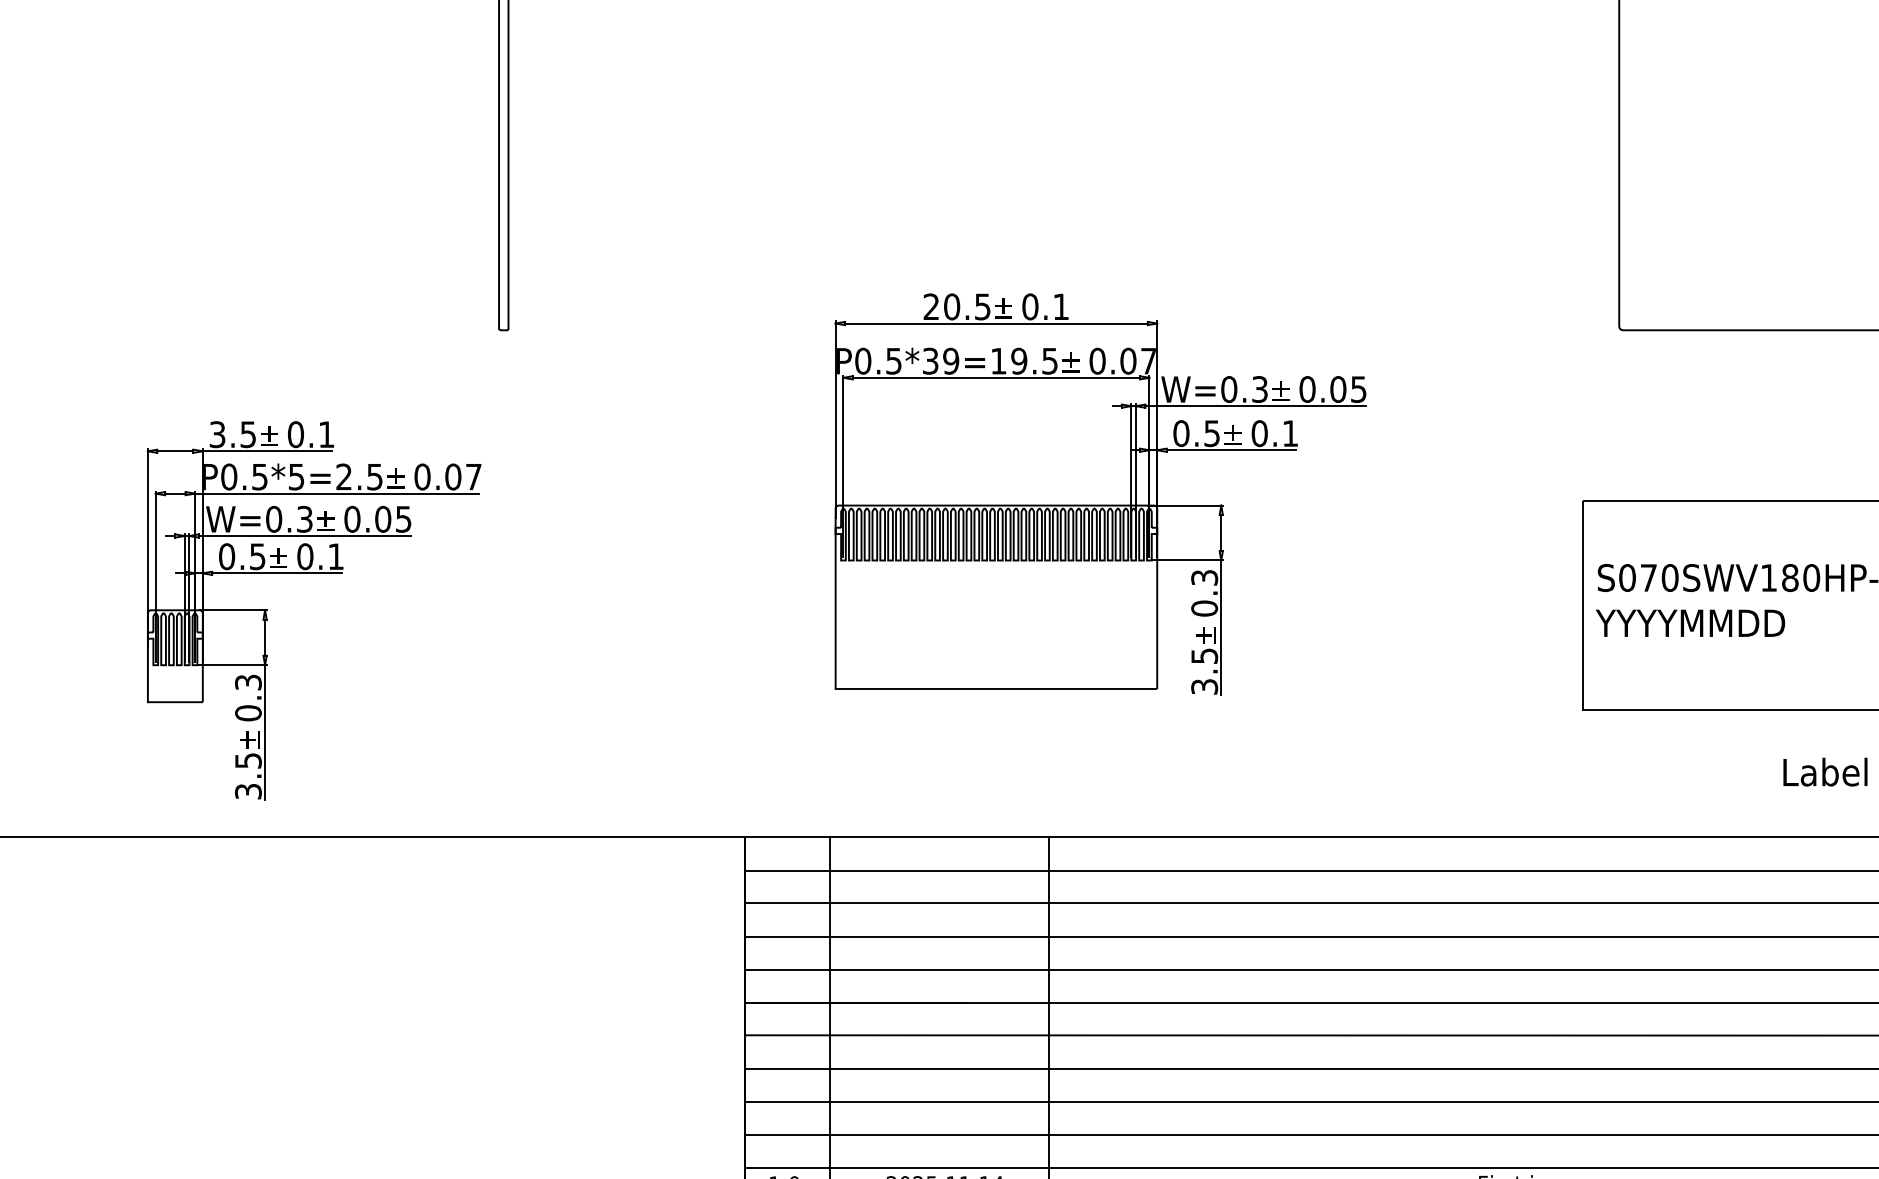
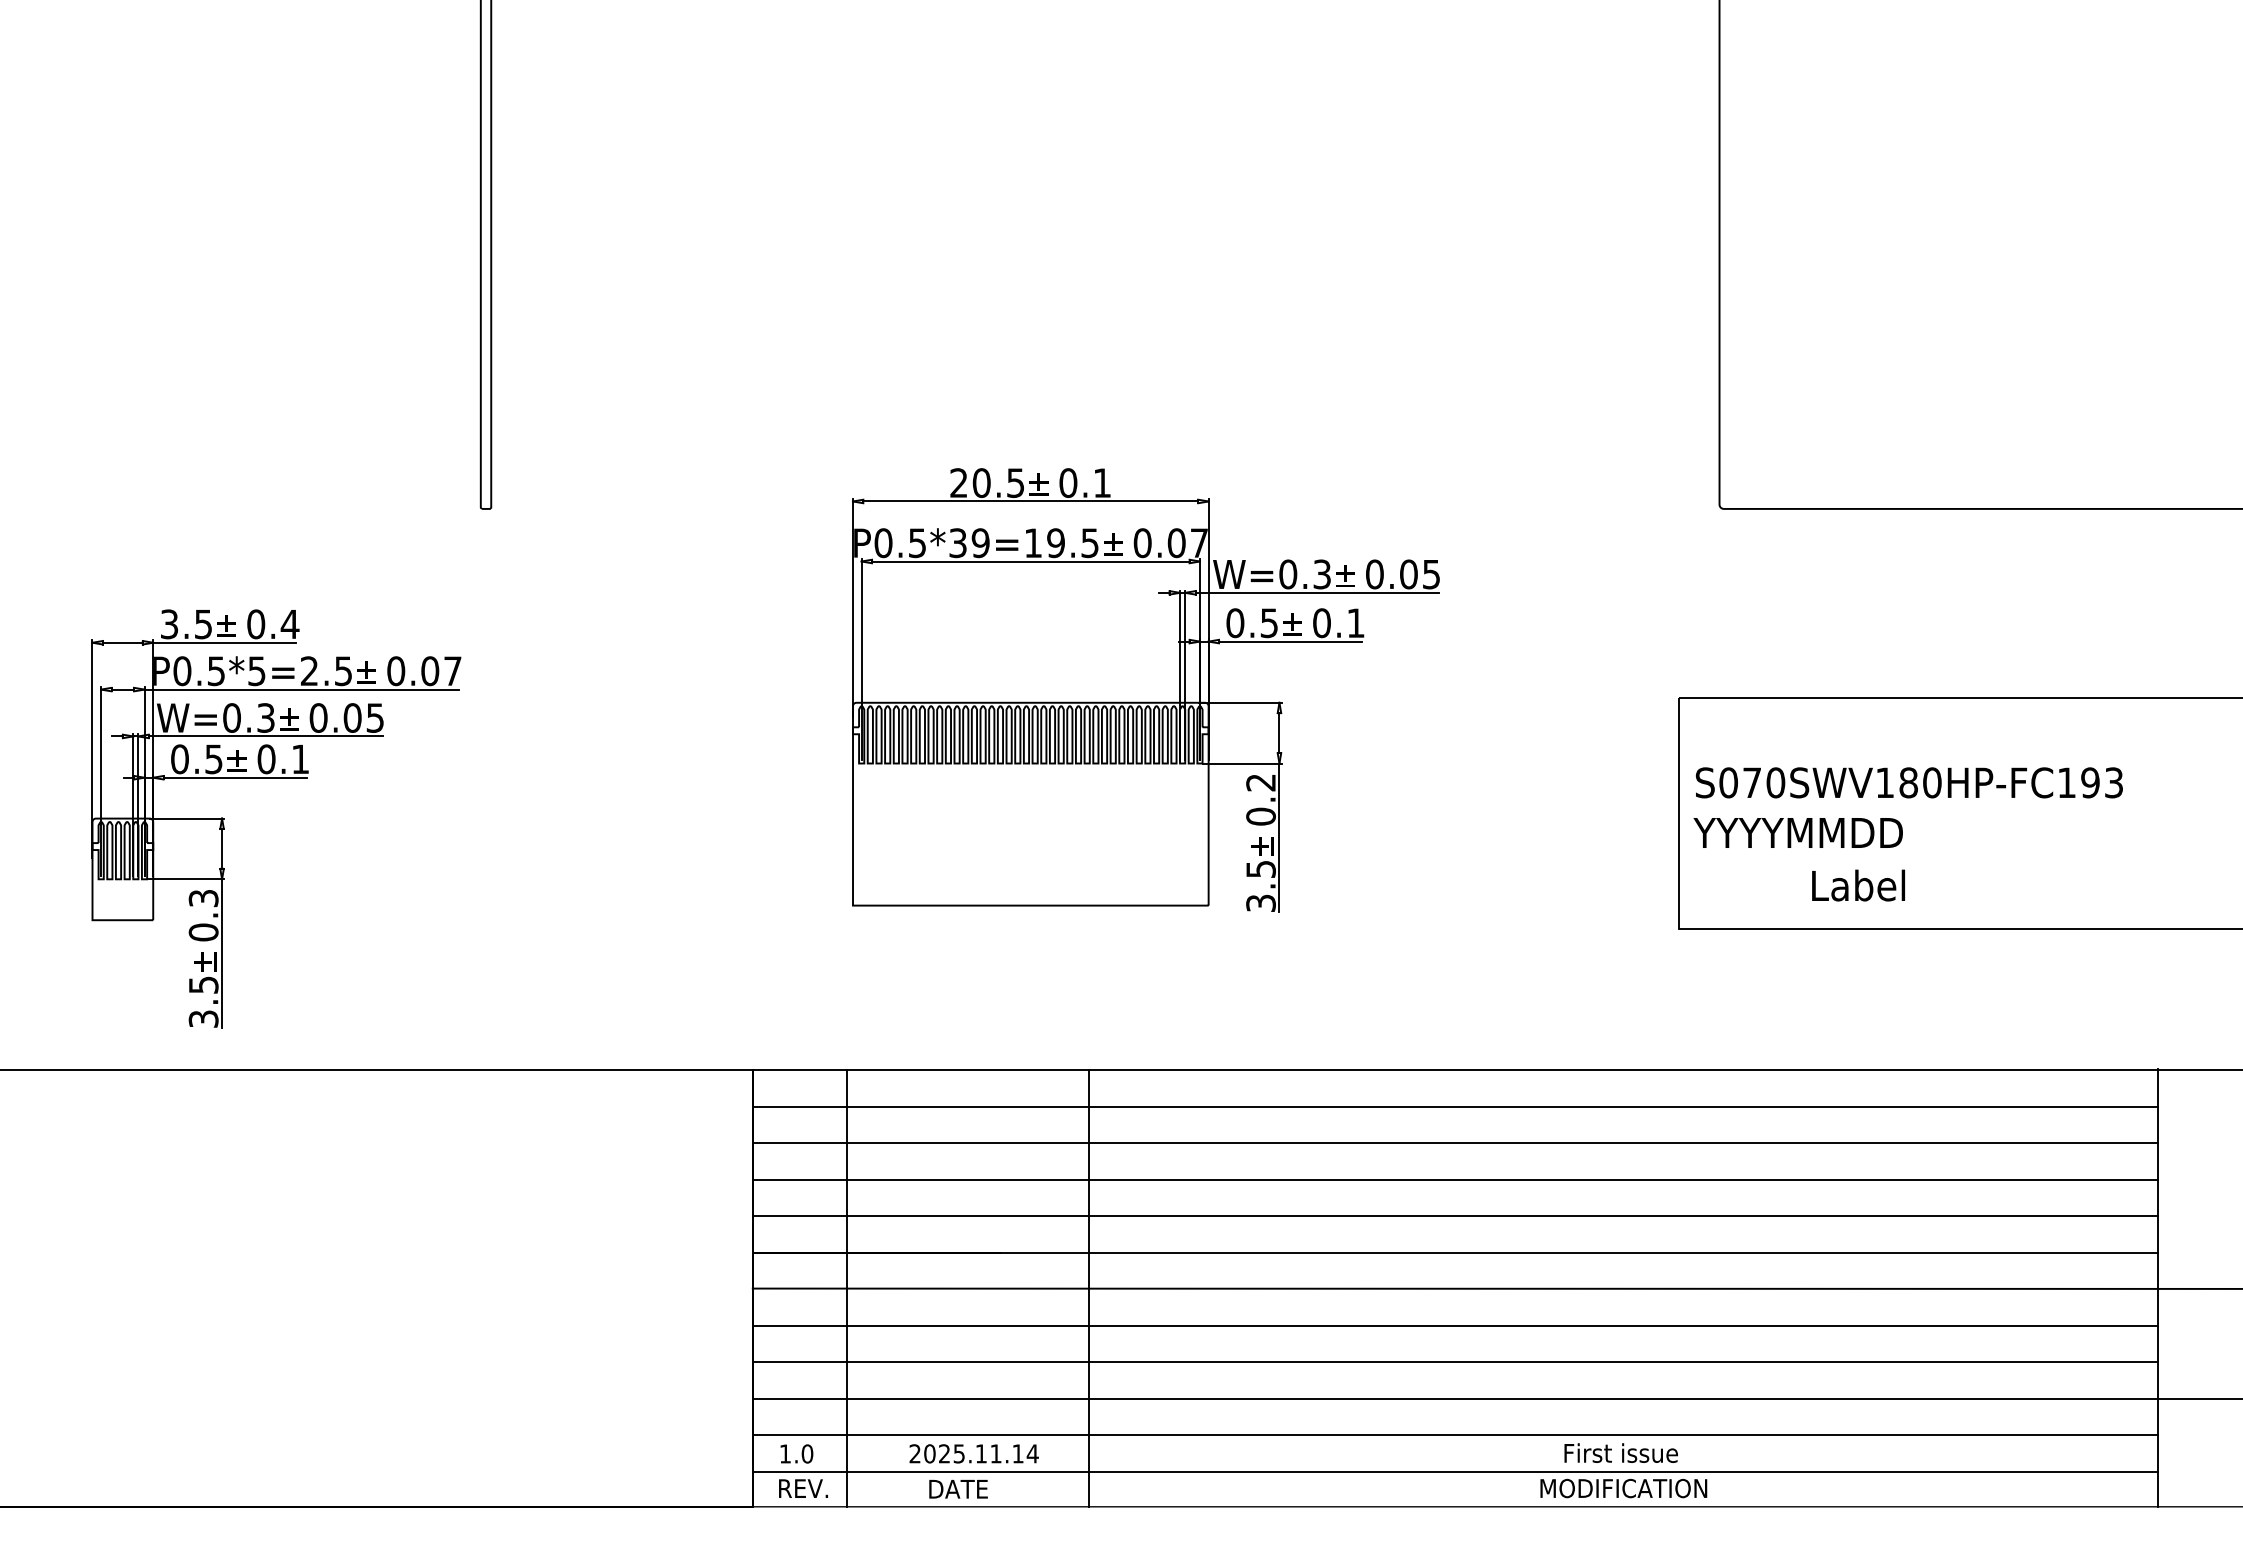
text: (326, 434) -> (289, 624), 0.1 -> 0.4
text: (1204, 577) -> (1260, 782), 0.3 -> 0.2
text: (1825, 772) -> (1858, 885), moved

